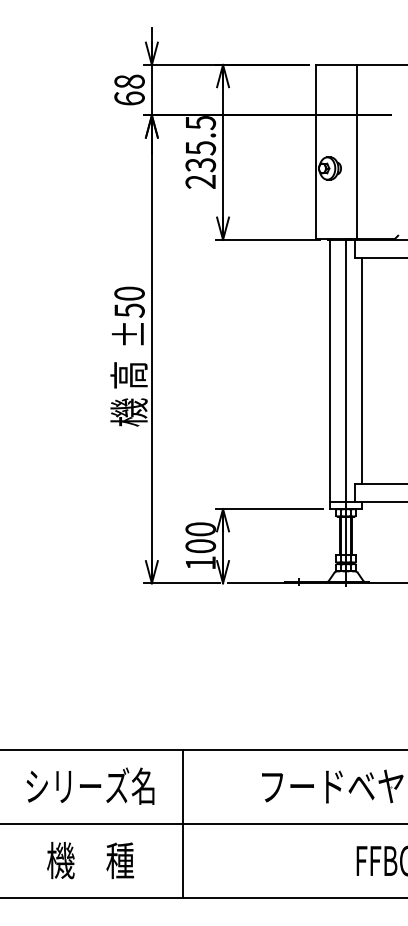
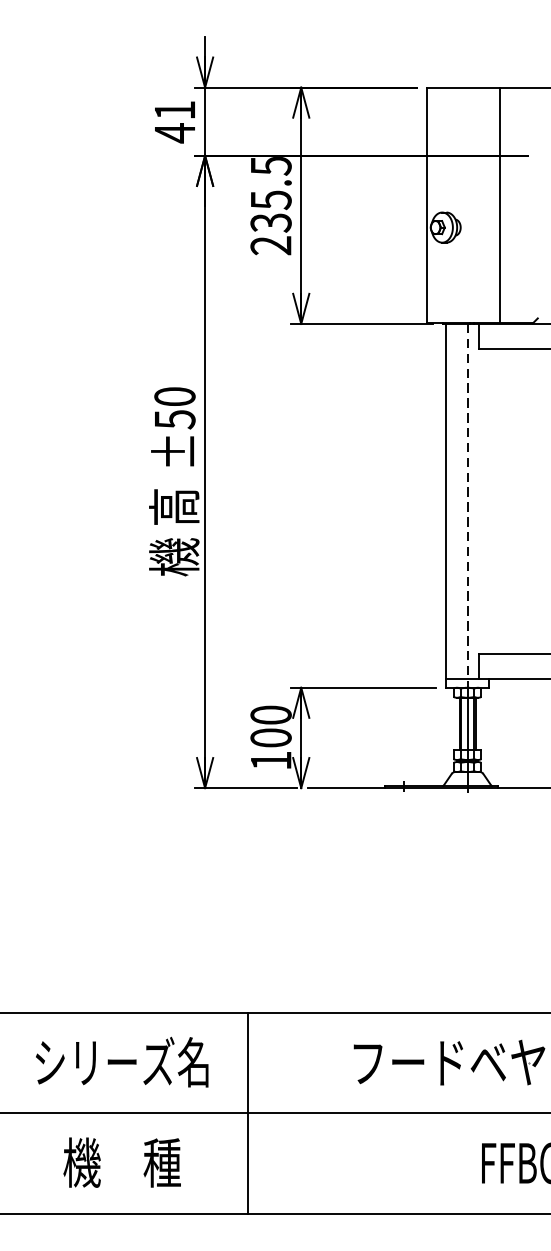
text: (129, 90) -> (174, 122), 68 -> 41
line: (357, 151) -> (500, 204), moved
line: (362, 370) -> (489, 500), removed
line: (346, 374) -> (468, 505), solid -> dashed

